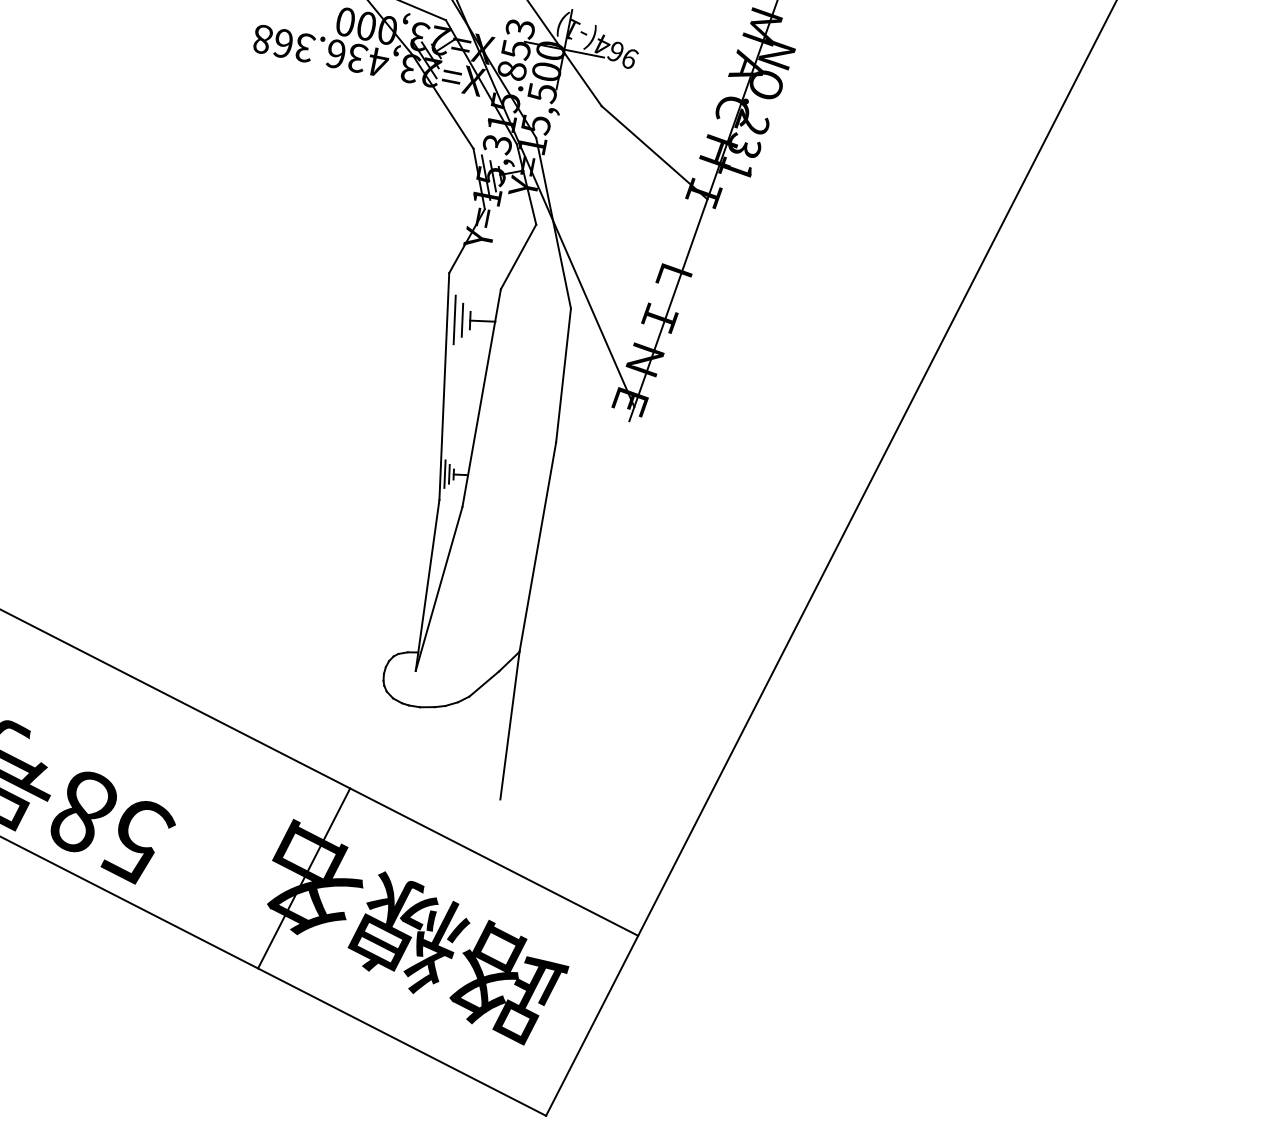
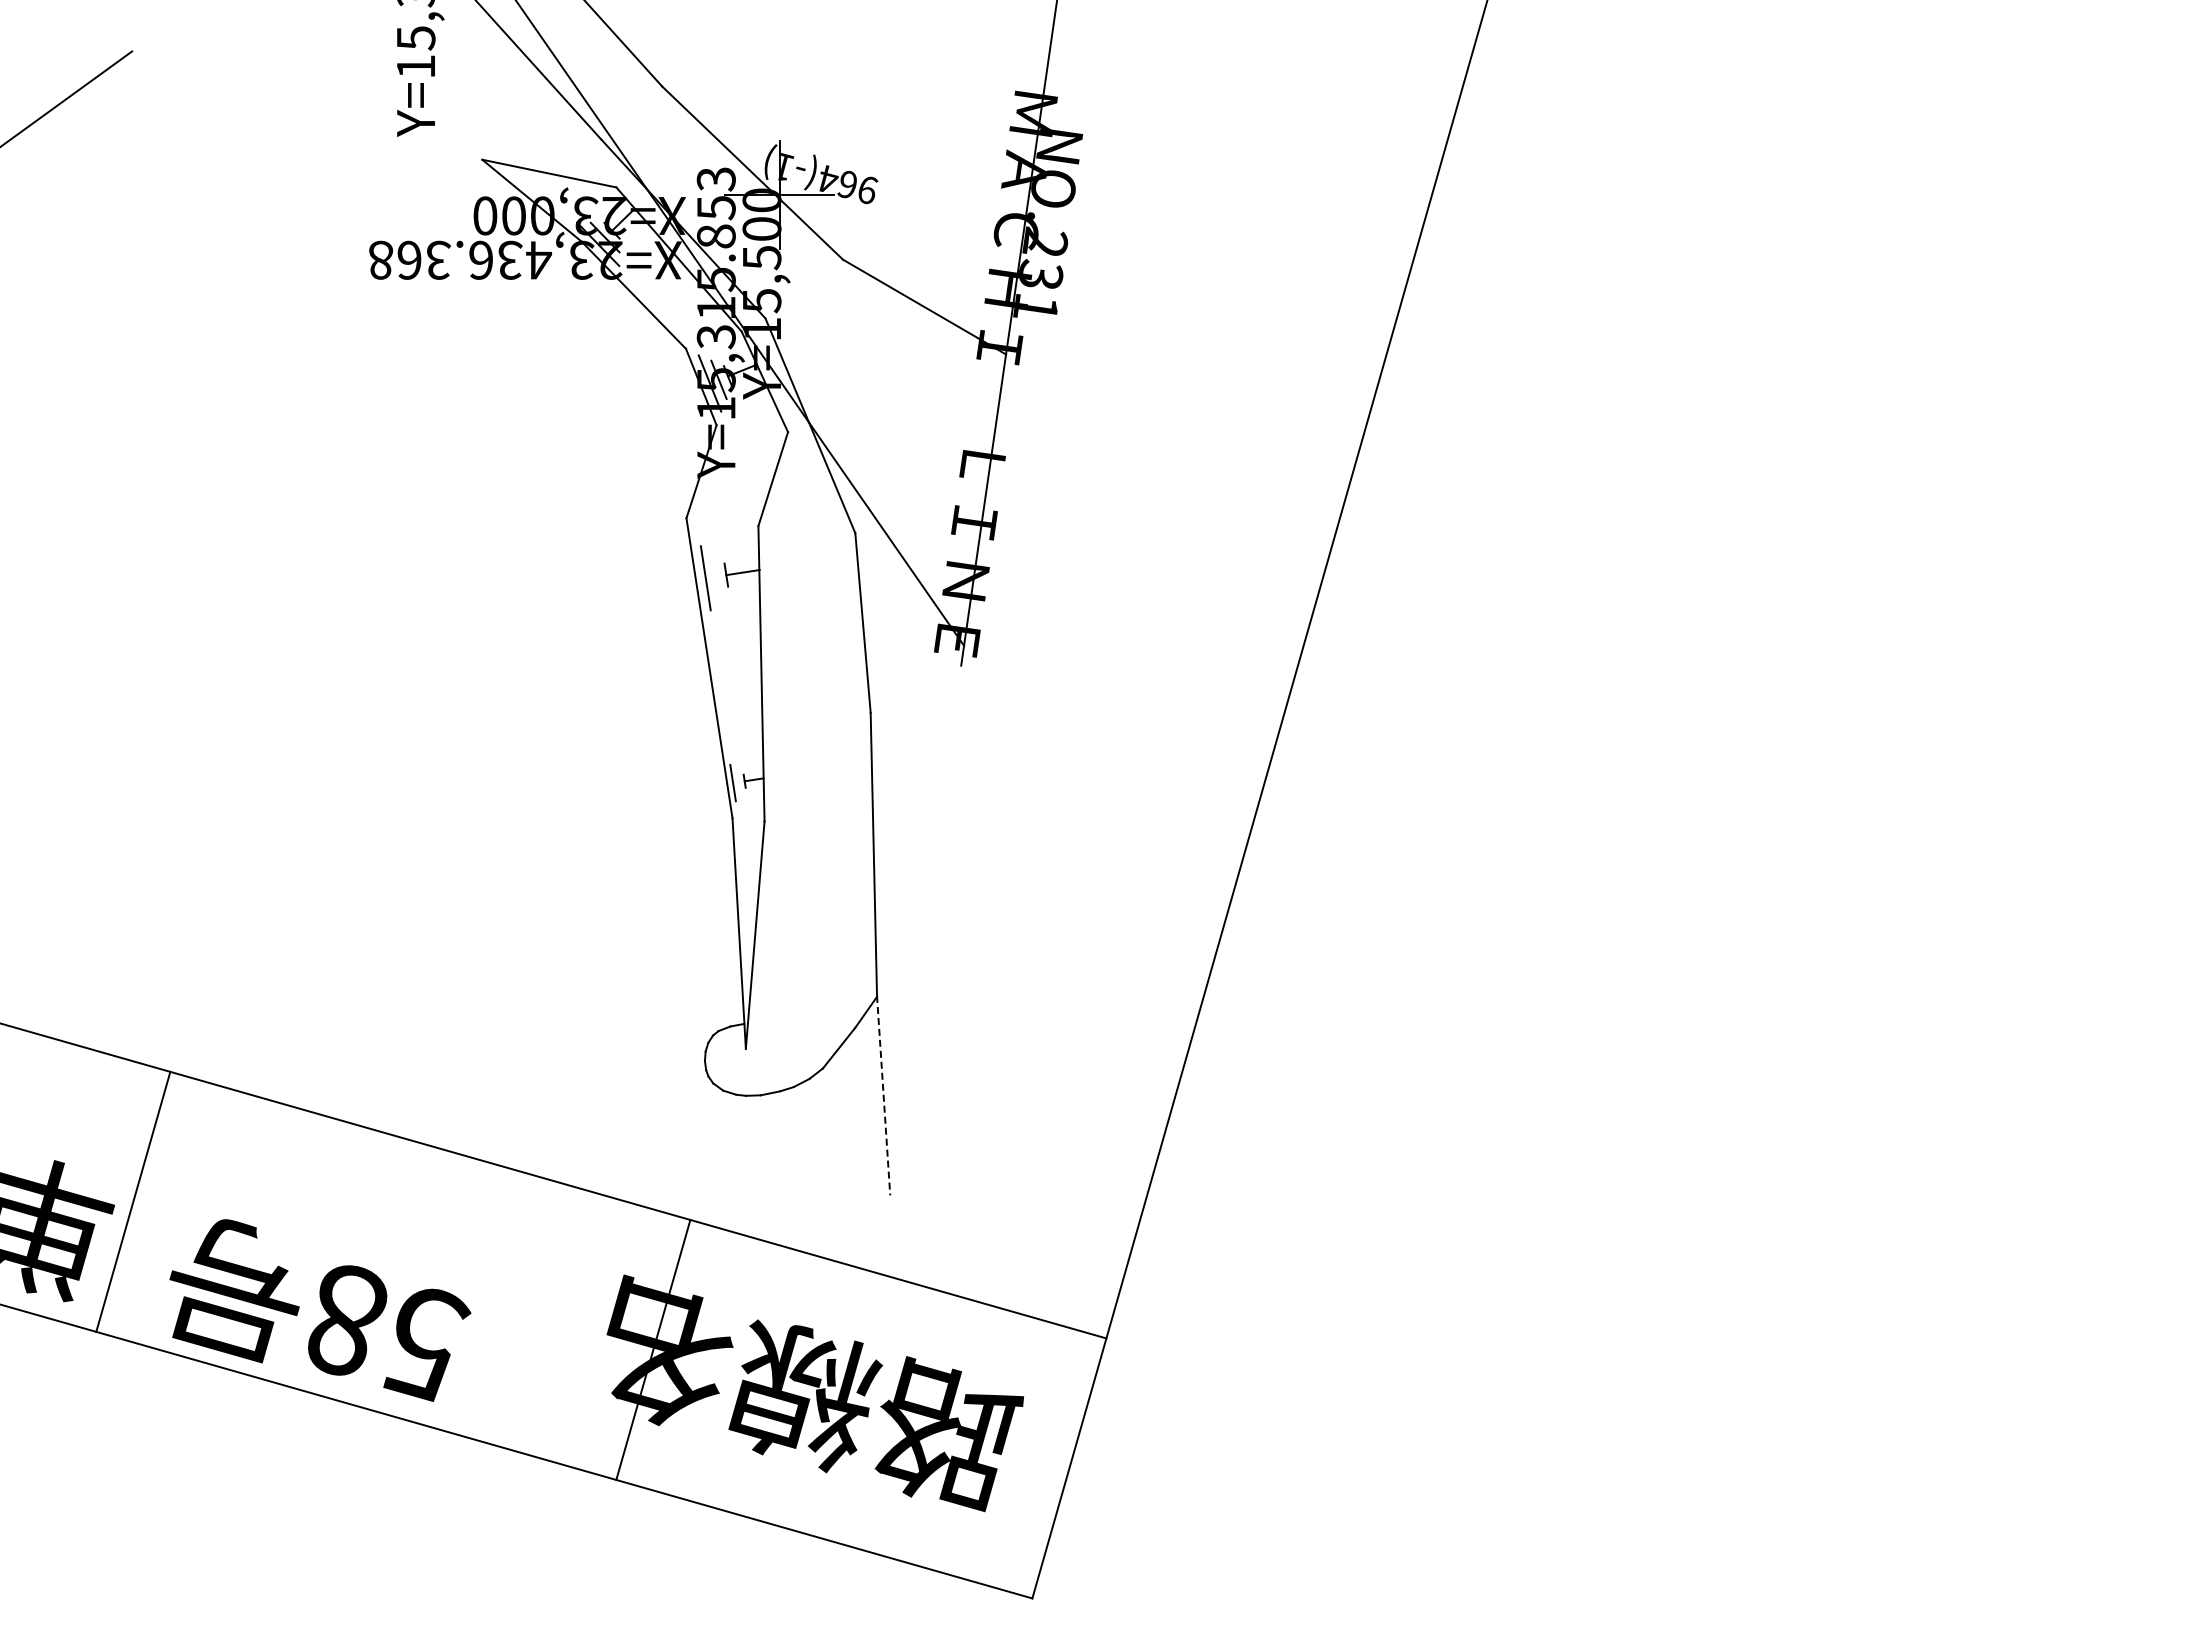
line: (462, 320) -> (715, 576), removed
line: (449, 473) -> (738, 781), removed
line: (509, 725) -> (883, 1095), solid -> dashed

